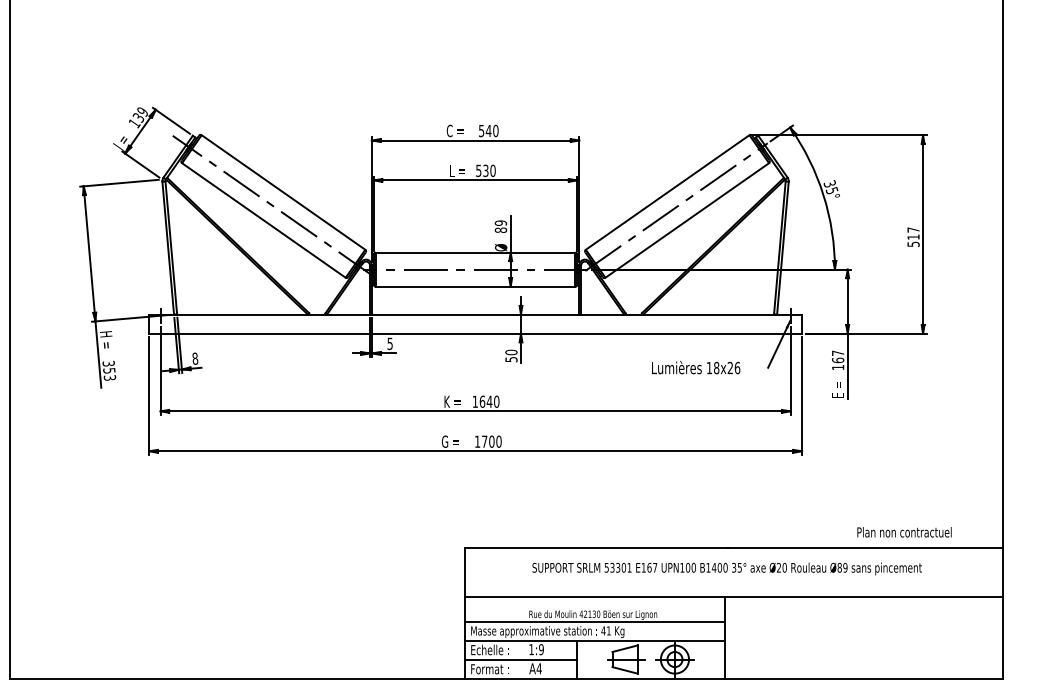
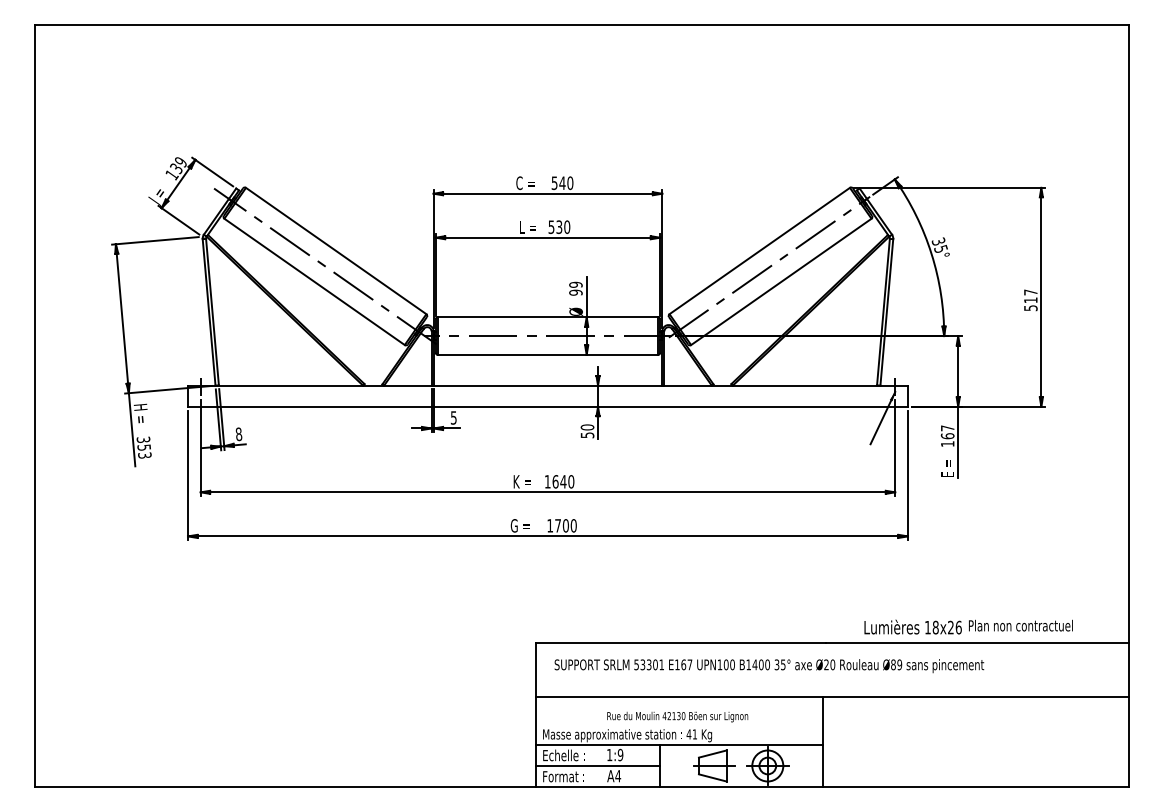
text: (500, 230) -> (575, 292), 89 -> 99
text: (695, 367) -> (912, 626), moved
text: (727, 569) -> (769, 666), moved
line: (593, 621) -> (678, 724), removed

